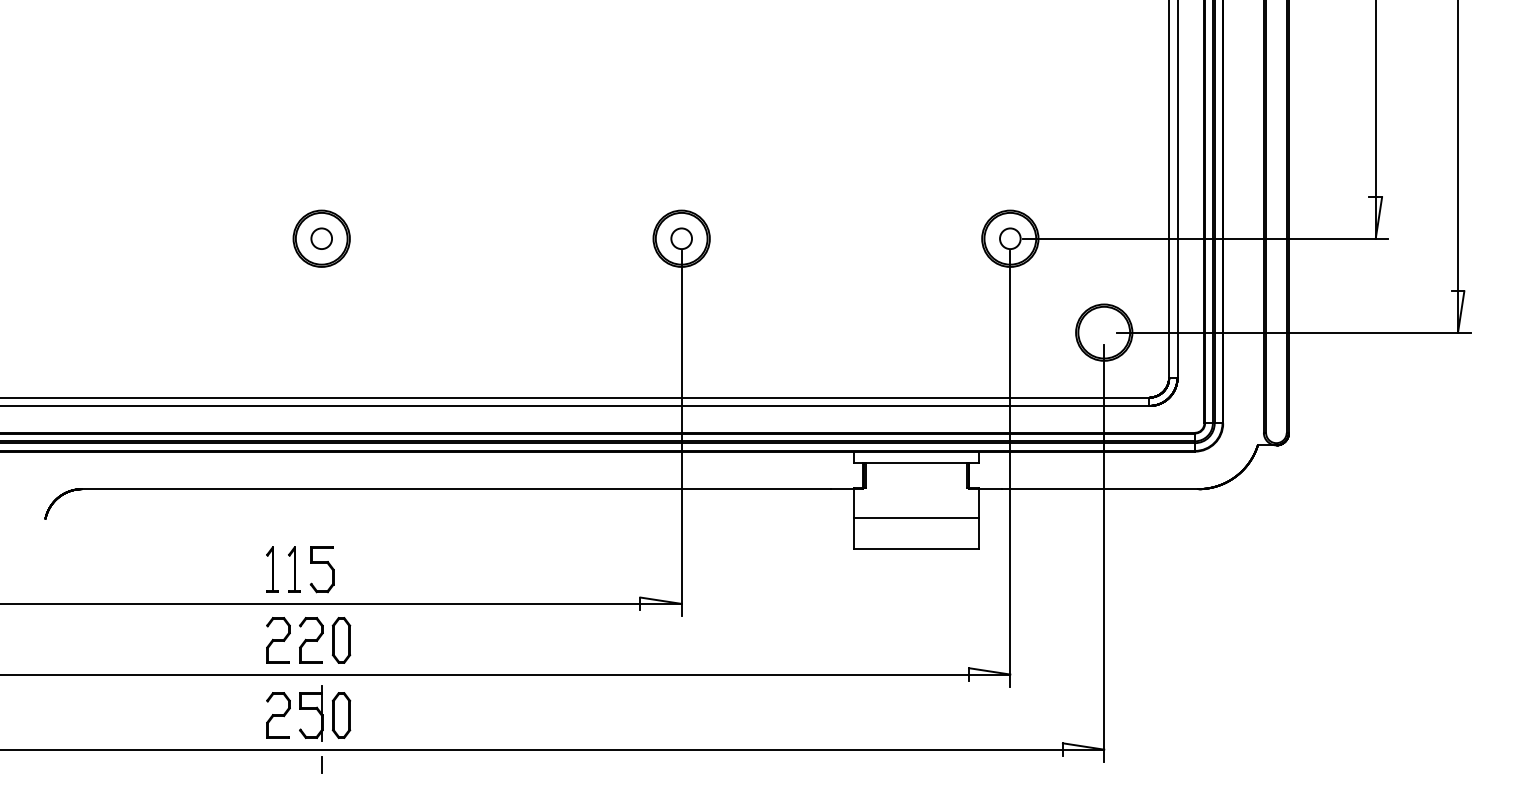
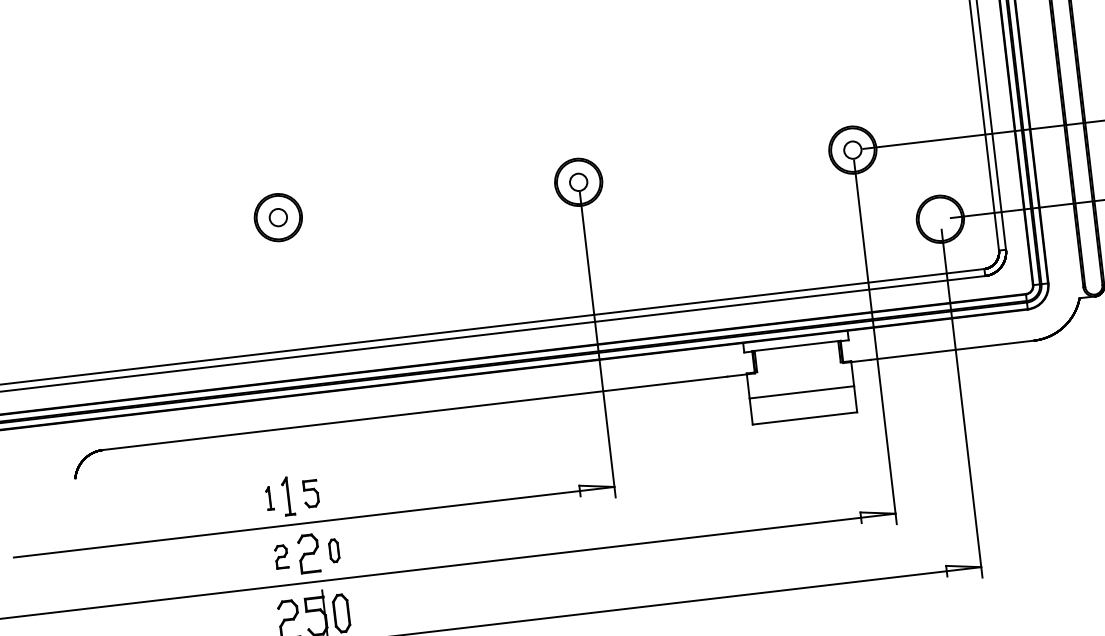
part: (272, 569) -> (269, 498), size x0.6
part: (321, 569) -> (310, 493), size x0.7
part: (278, 640) -> (281, 557), size x0.6
part: (341, 640) -> (334, 550), size x0.6

